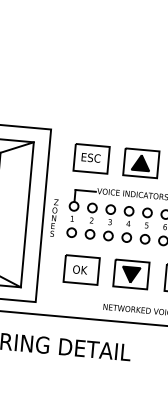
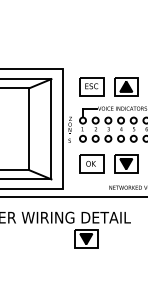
part: (63, 377) -> (86, 238), added

